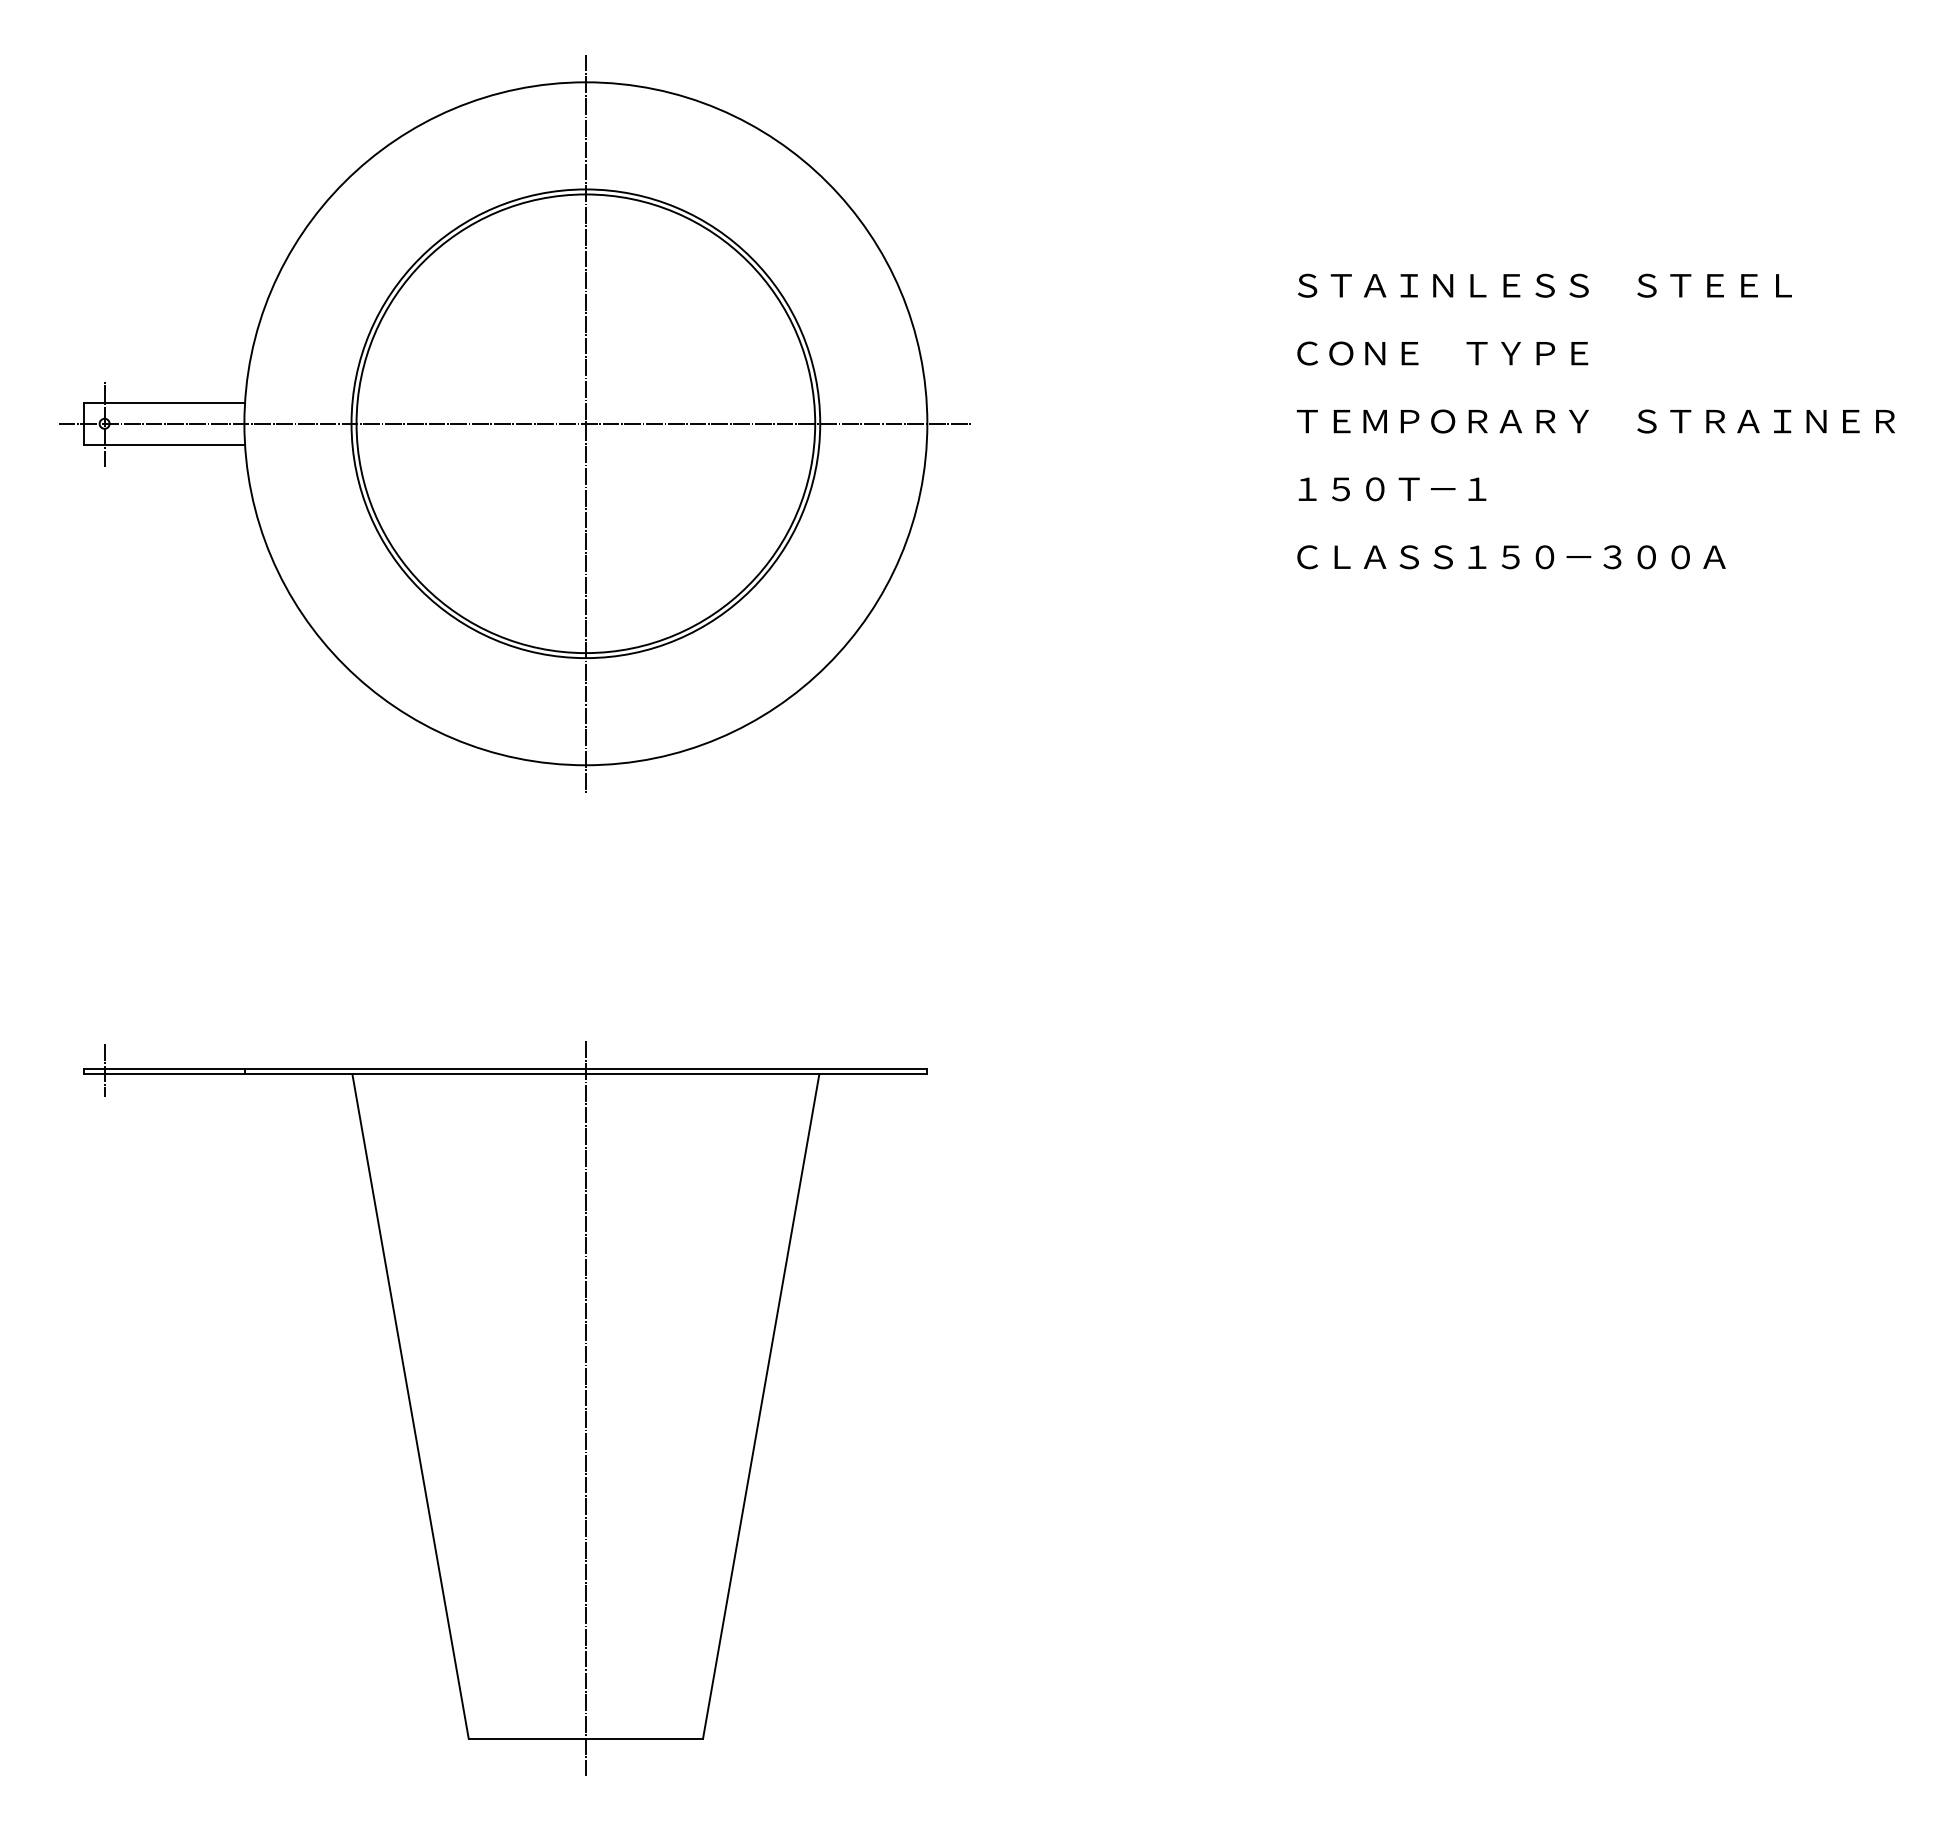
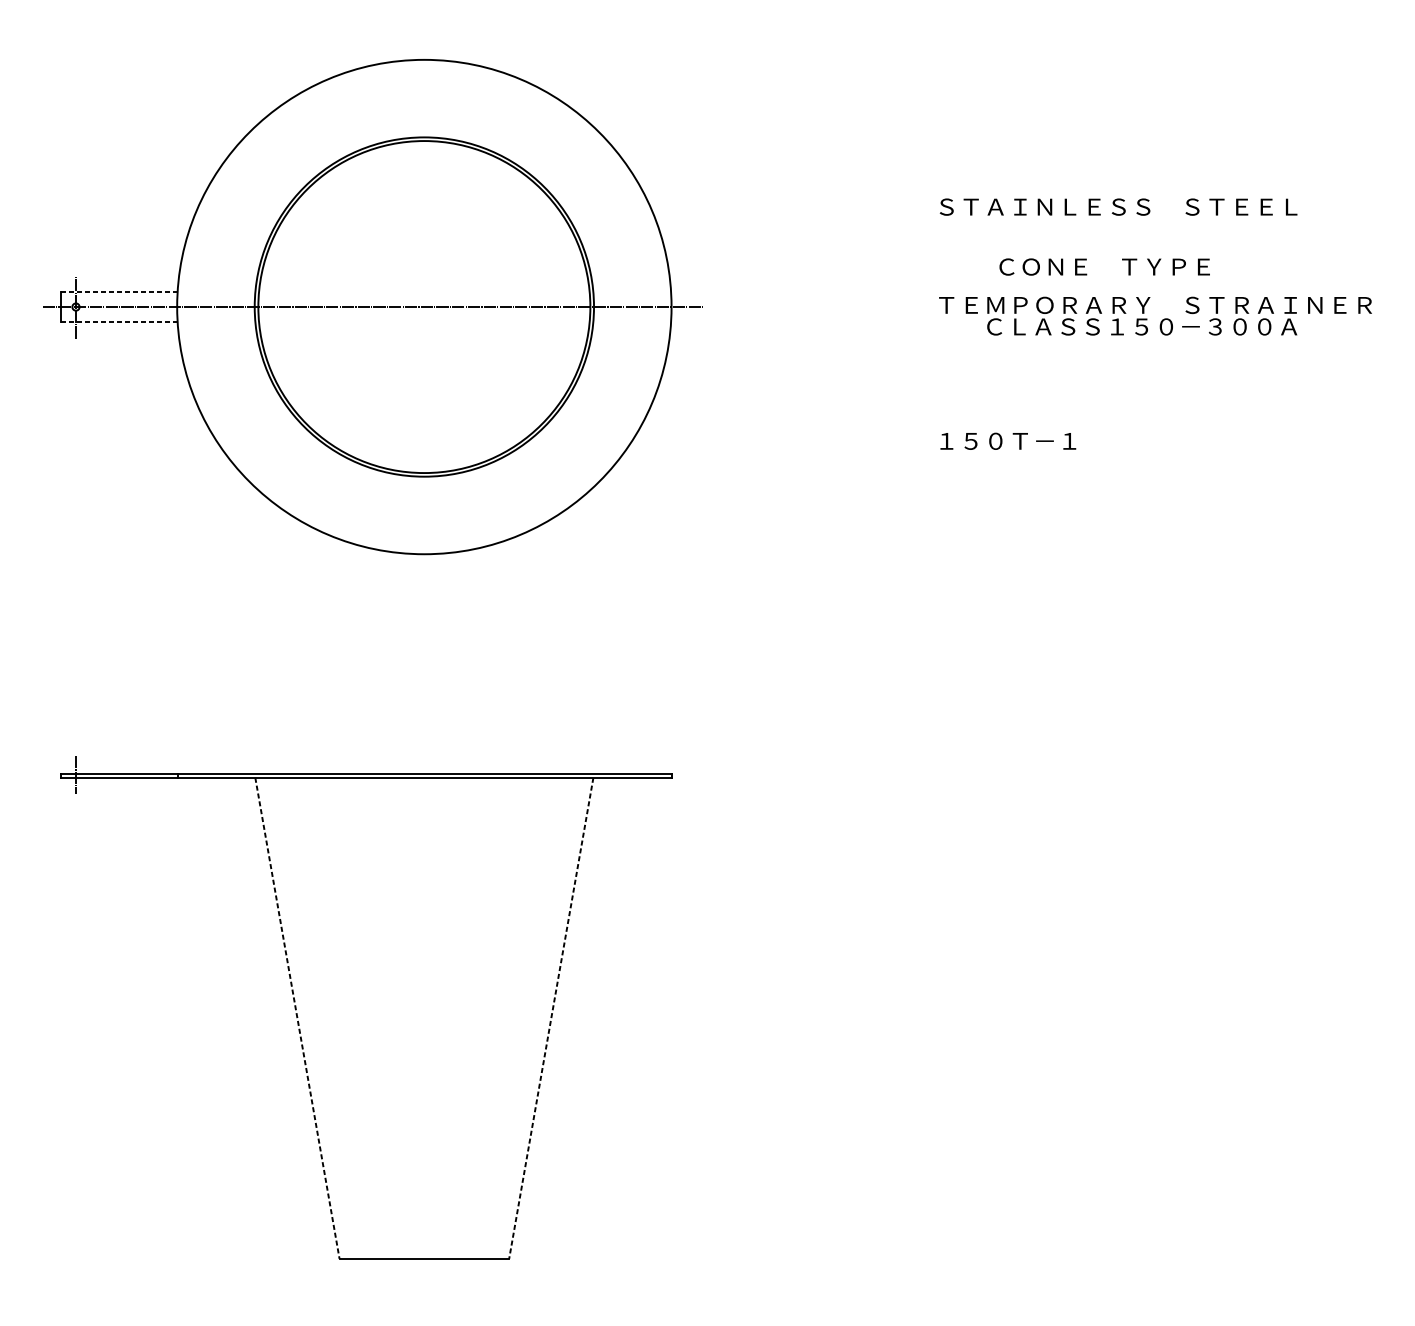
text: (1442, 353) -> (1104, 267), moved
line: (164, 402) -> (119, 291), solid -> dashed
line: (585, 423) -> (424, 306), removed
line: (164, 444) -> (119, 322), solid -> dashed
text: (1392, 489) -> (1008, 441), moved
text: (1511, 557) -> (1142, 327), moved
line: (410, 1406) -> (297, 1018), solid -> dashed
line: (761, 1406) -> (551, 1018), solid -> dashed
line: (585, 1409) -> (424, 1020), removed

